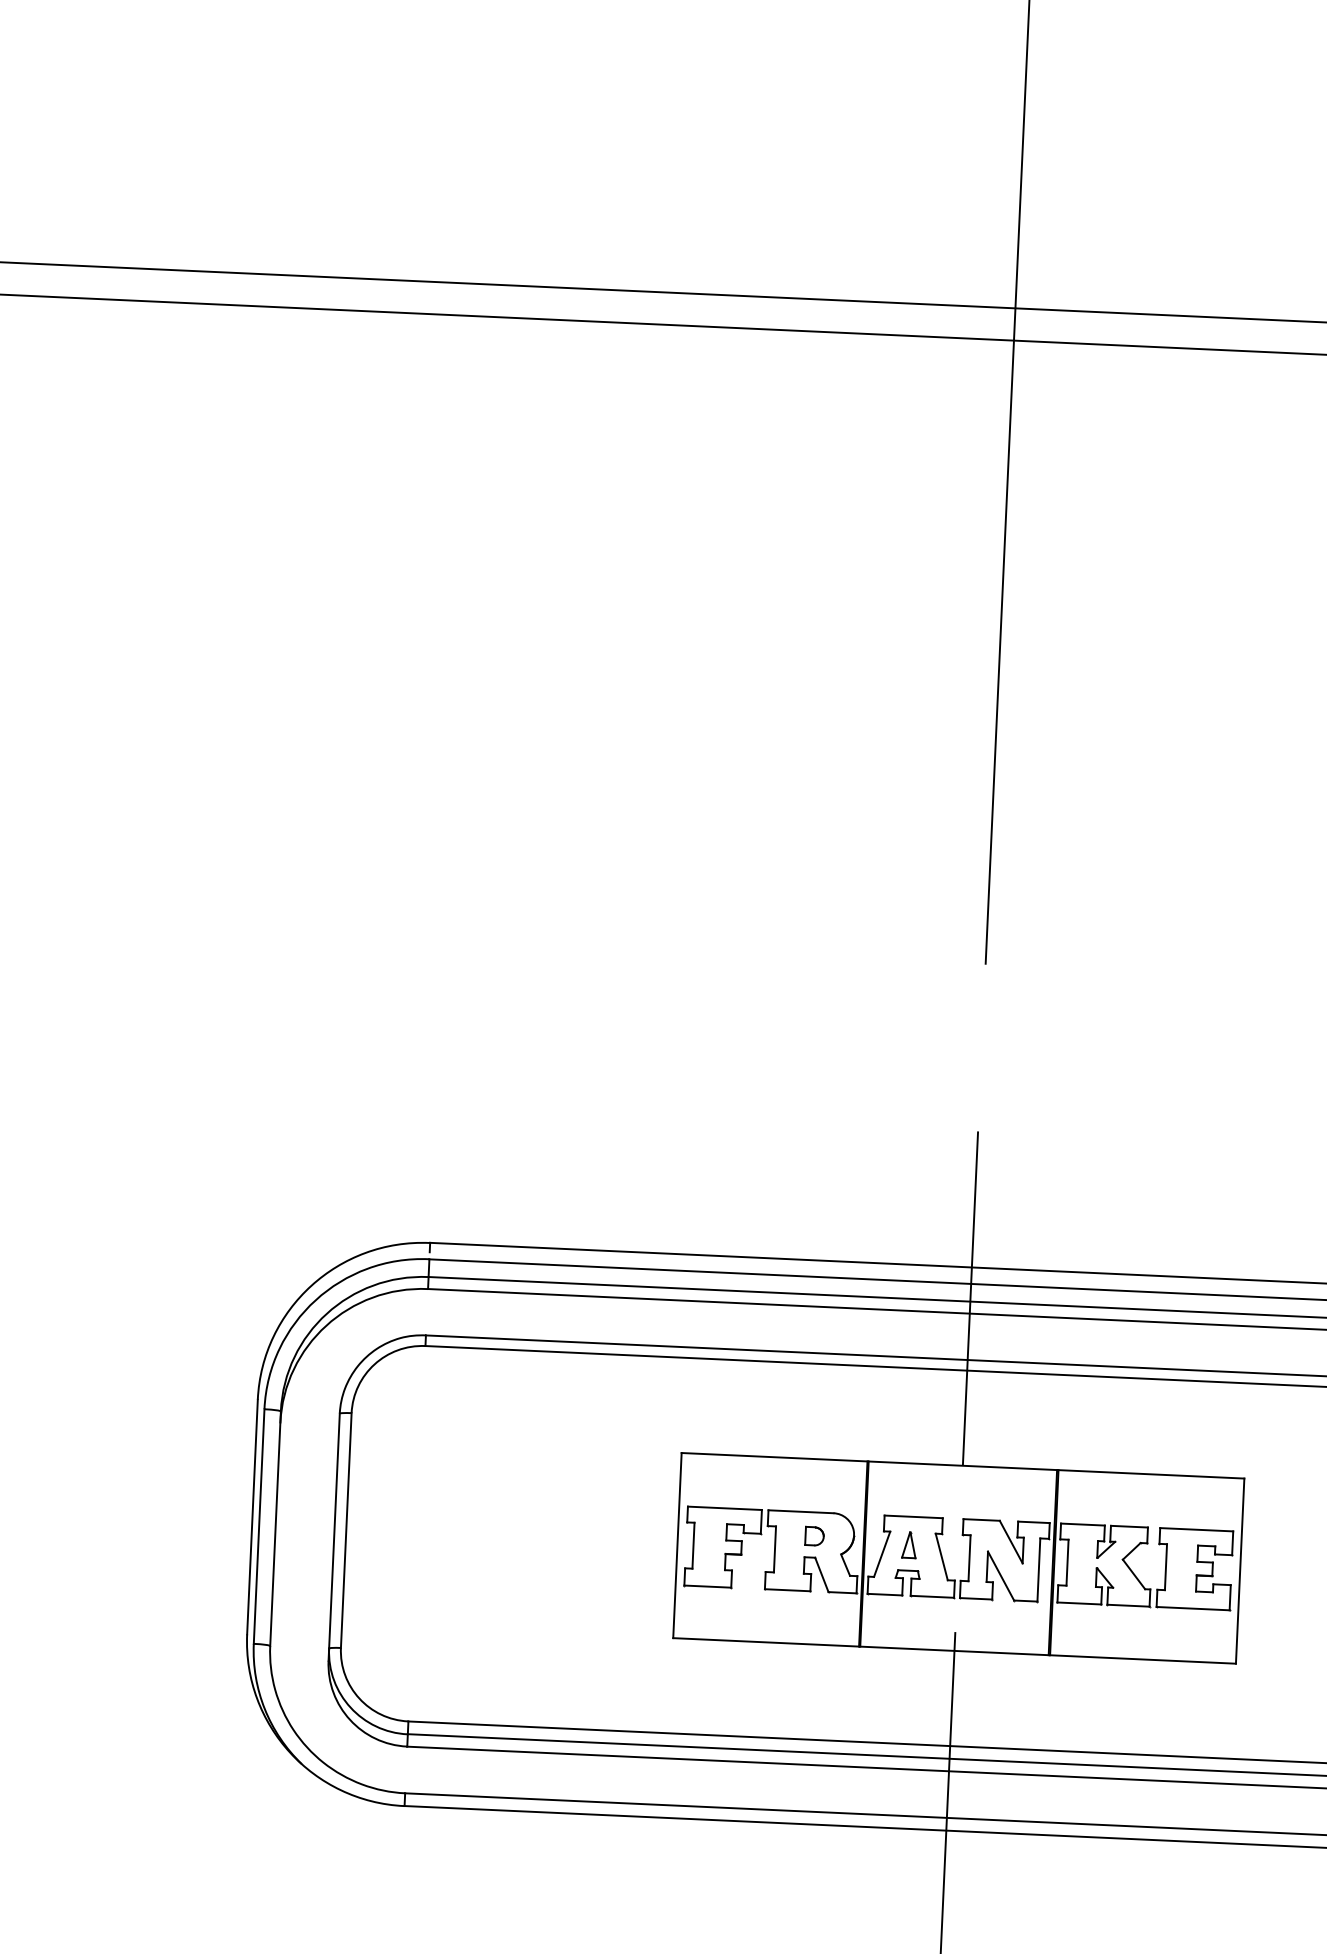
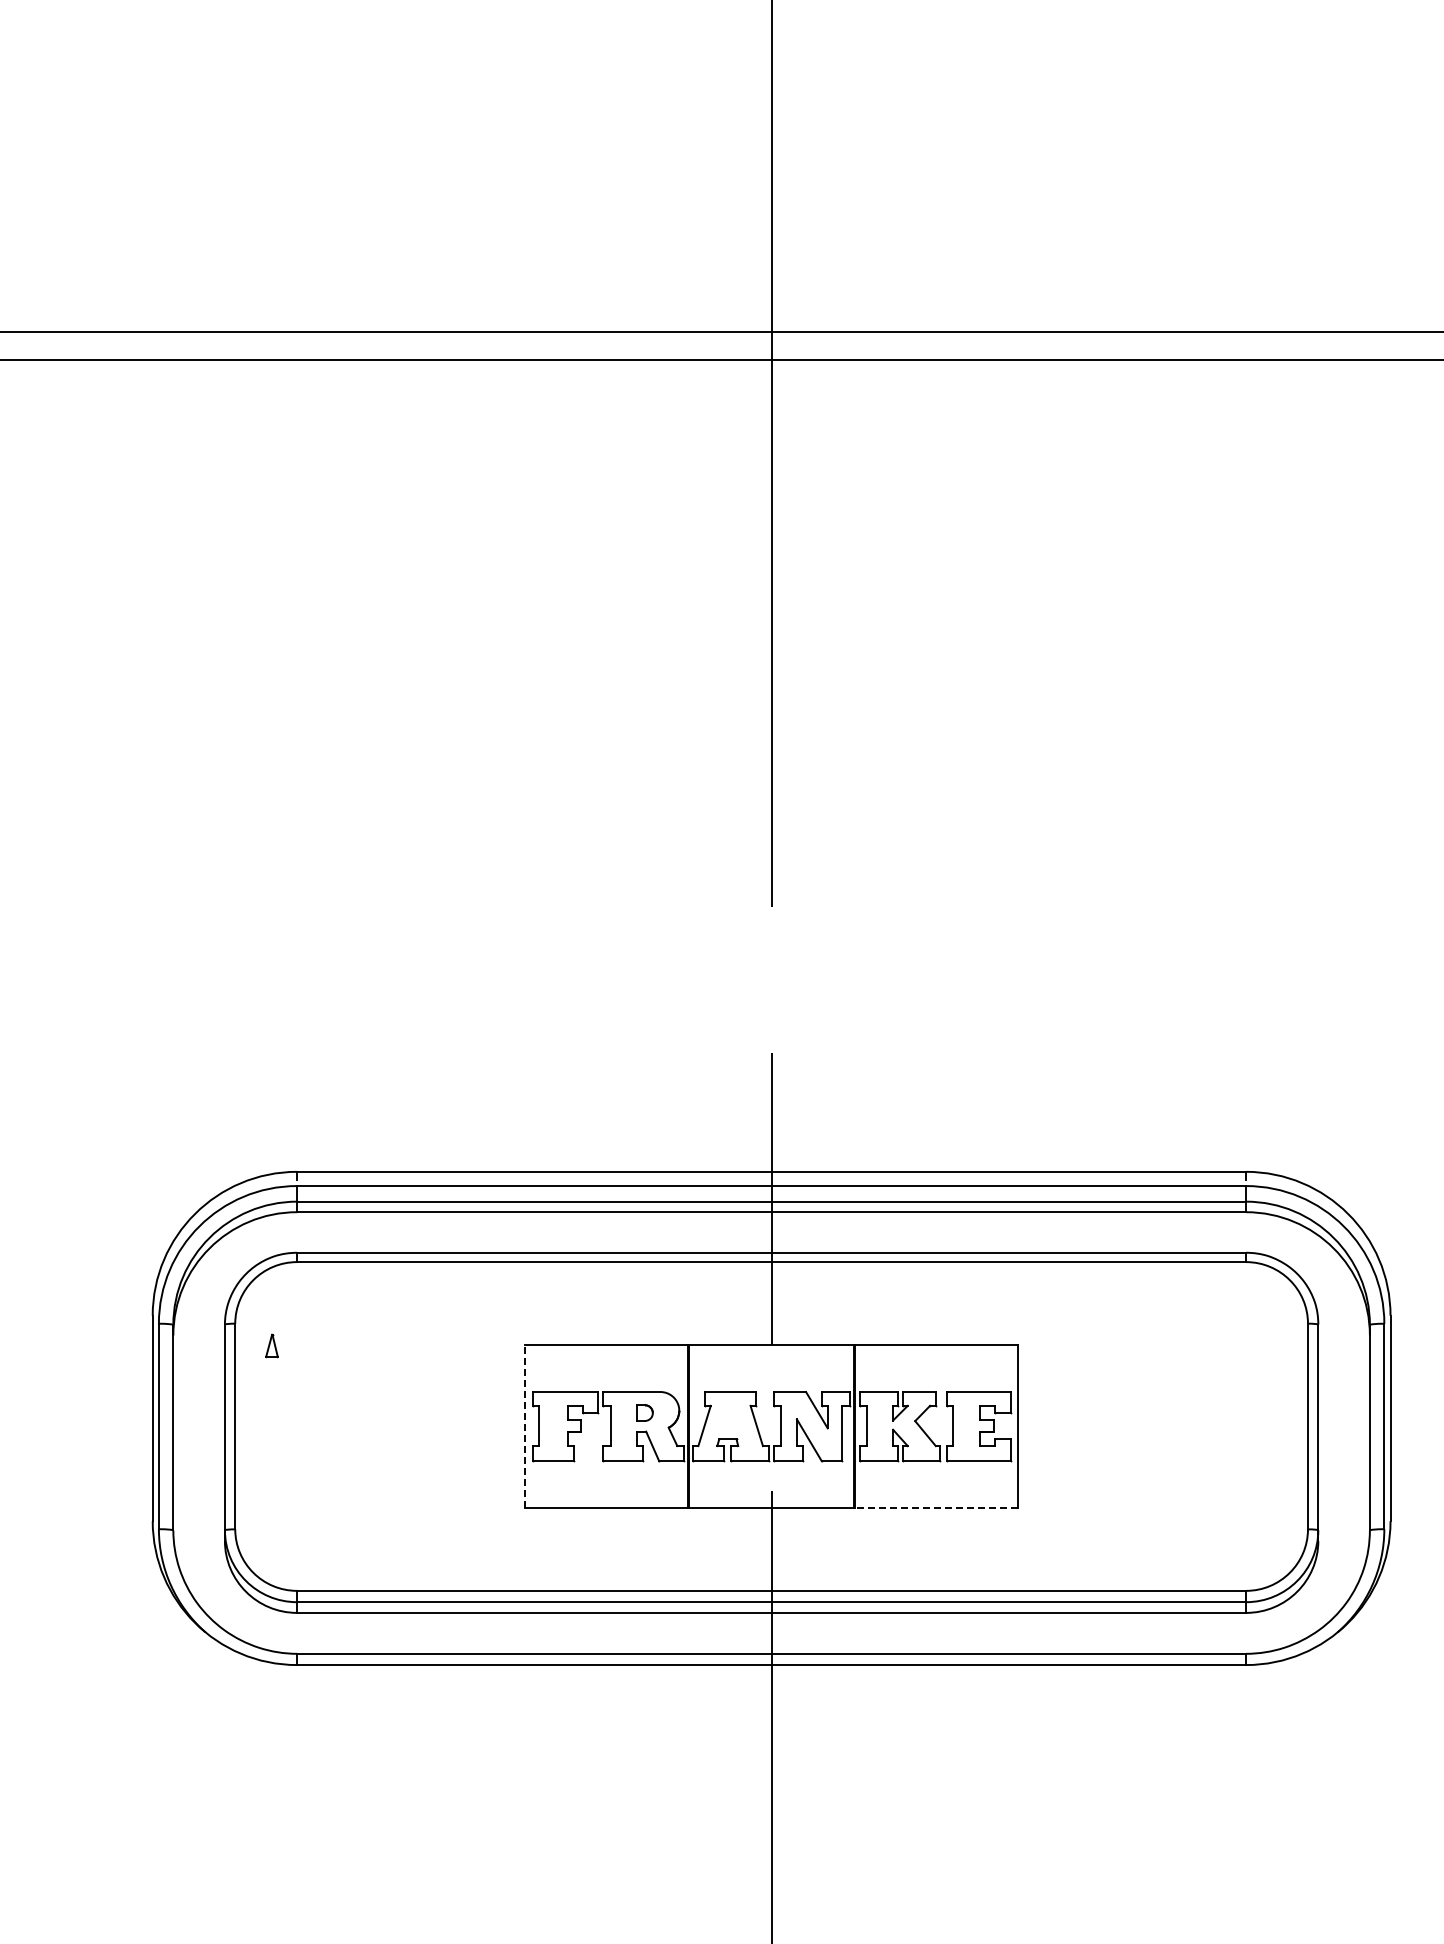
line: (677, 1544) -> (525, 1425), solid -> dashed
part: (908, 1544) -> (271, 1345), moved
line: (1142, 1659) -> (936, 1507), solid -> dashed

